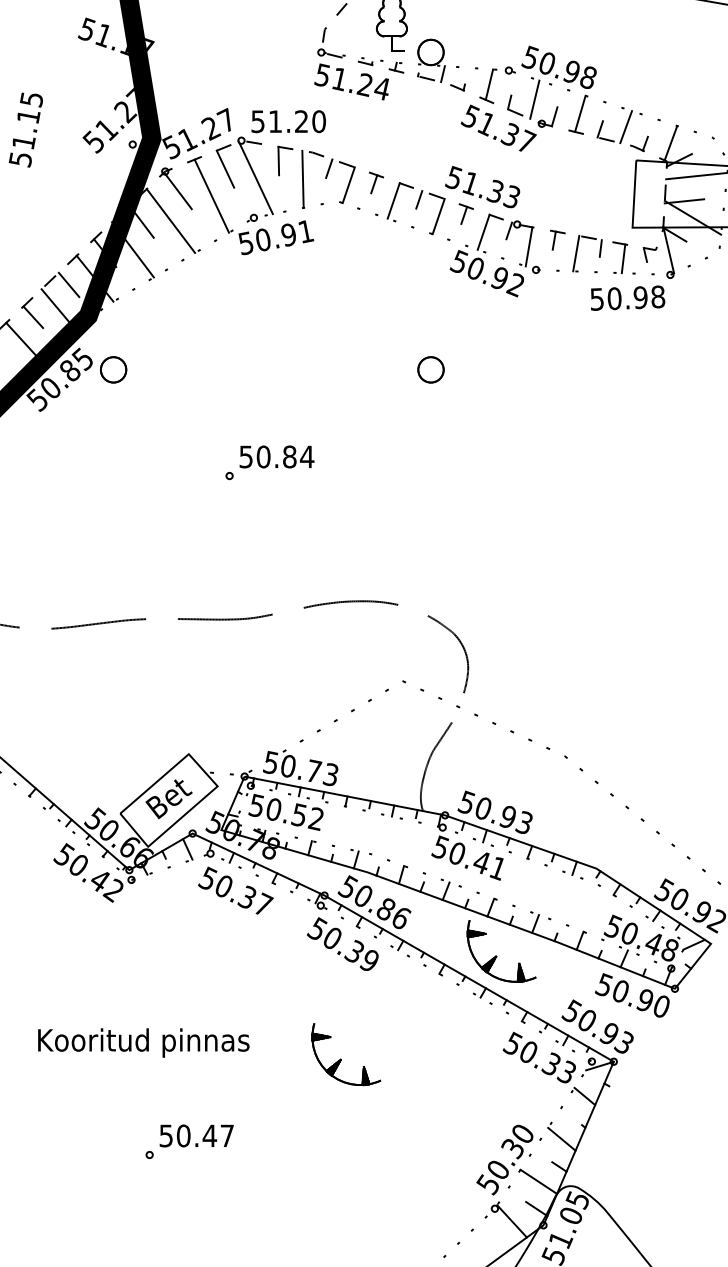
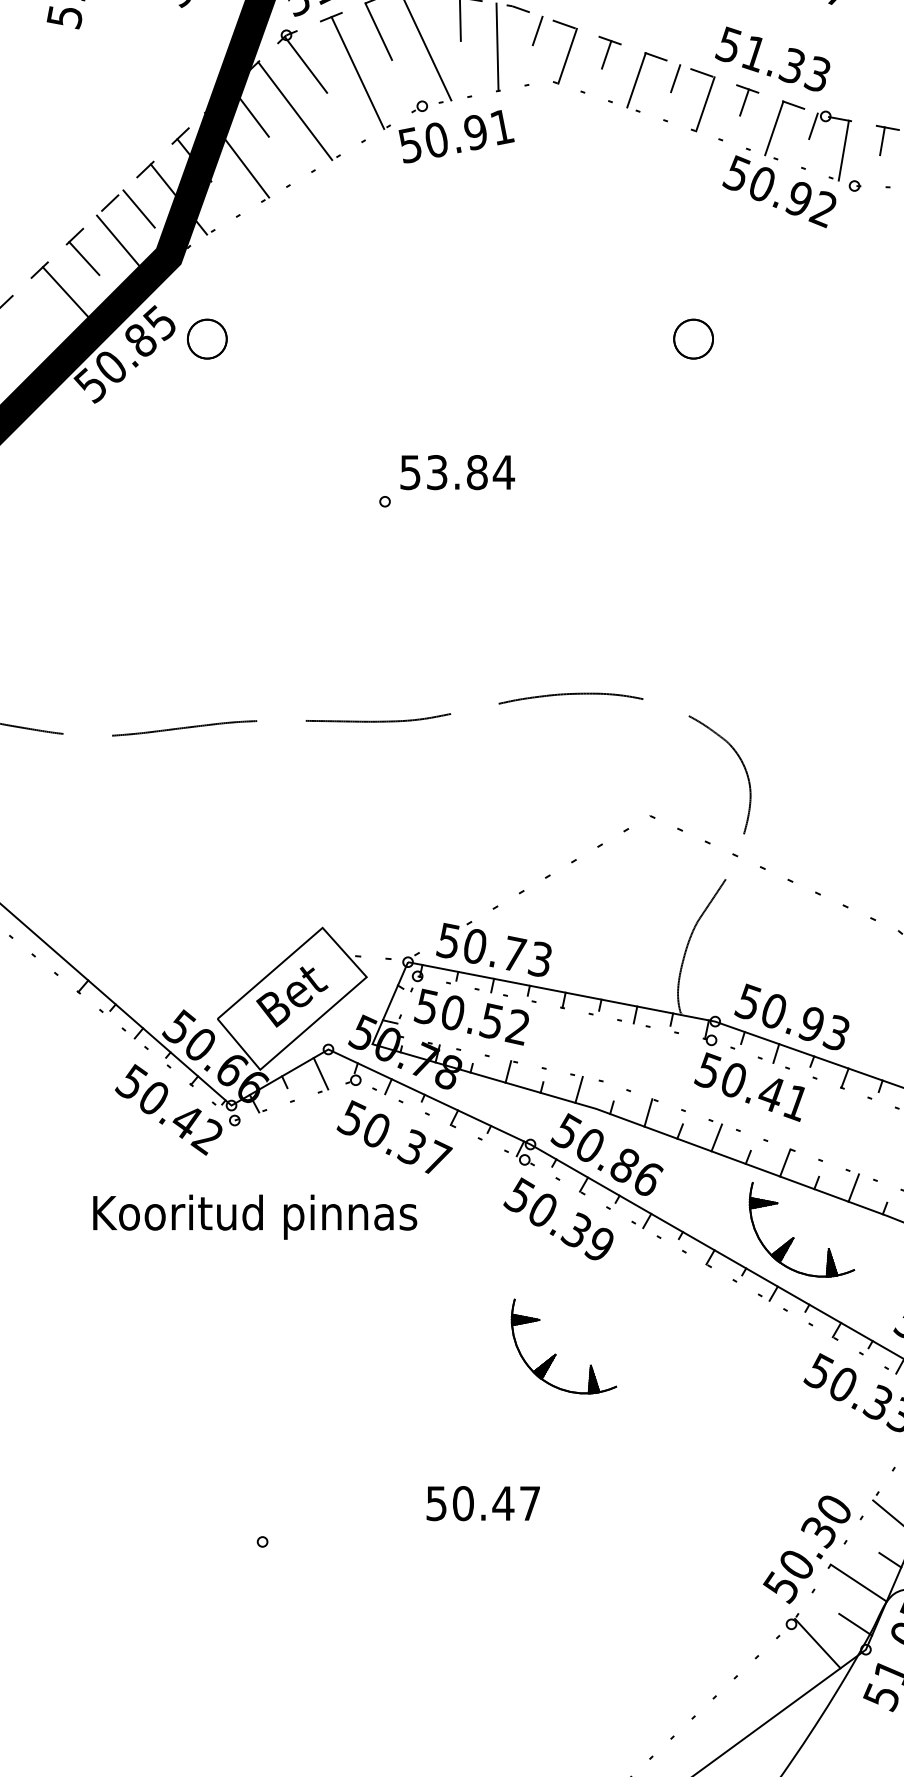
text: (263, 456) -> (436, 471), 50.84 -> 53.84
text: (143, 1042) -> (254, 1216), moved
part: (341, 1059) -> (556, 1354), moved
text: (196, 1135) -> (482, 1502), moved

